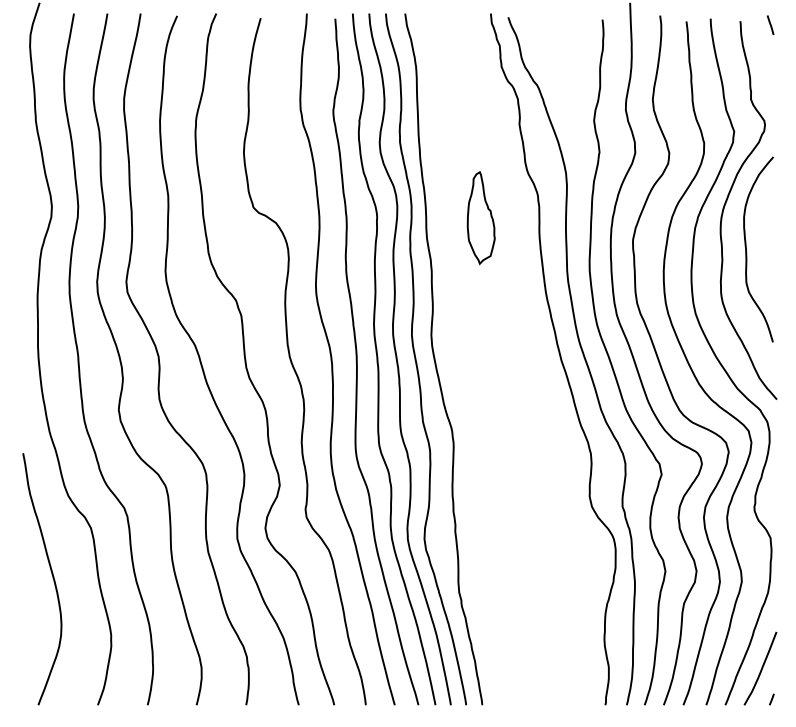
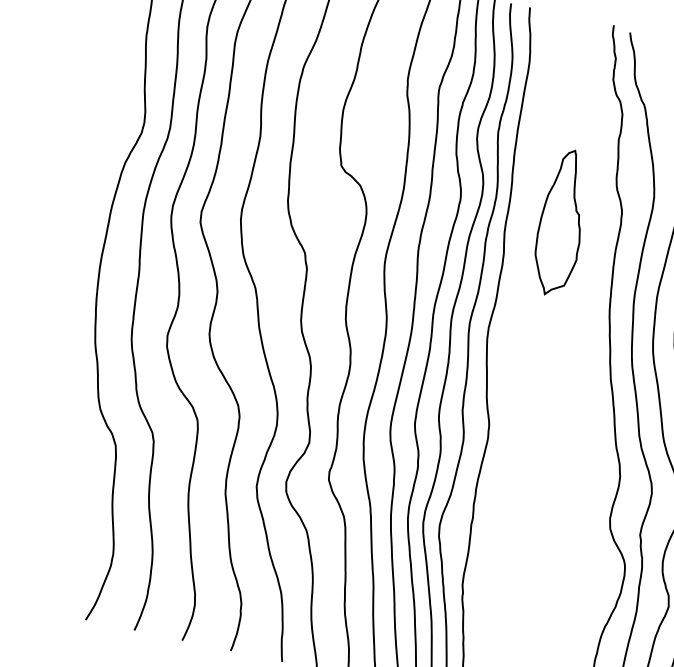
part: (480, 218) -> (561, 223), size x1.6
curve: (52, 578) -> (67, 486), removed

